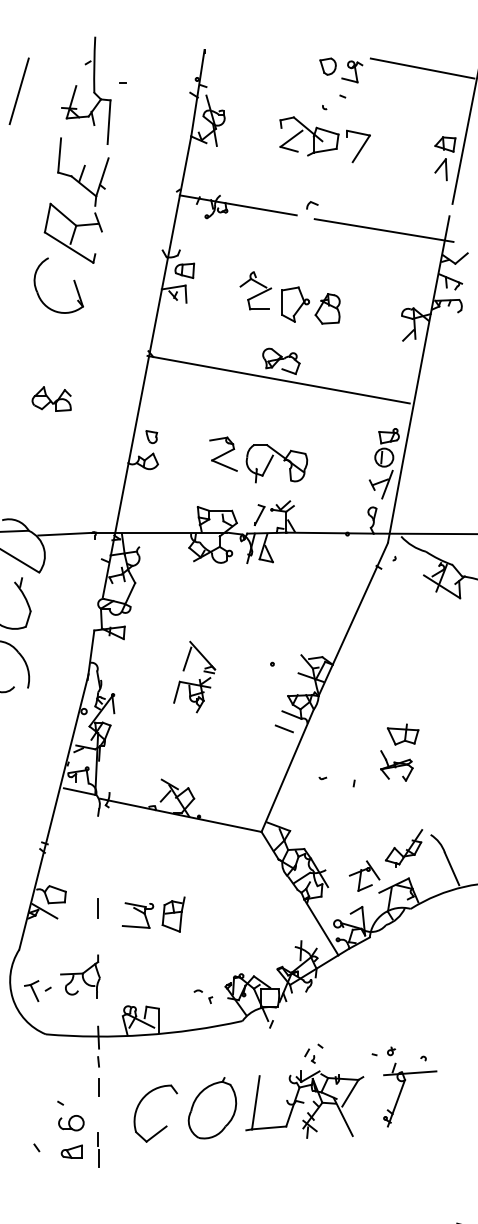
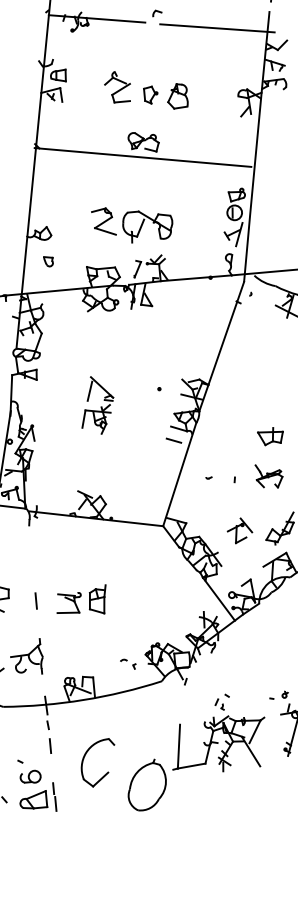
part: (295, 304) -> (151, 95), size x0.6
part: (151, 437) -> (48, 261), moved
part: (396, 765) -> (269, 475), moved
part: (364, 875) -> (239, 530), moved
part: (212, 1108) -> (147, 785), moved
part: (71, 1151) -> (32, 800), size x1.6

